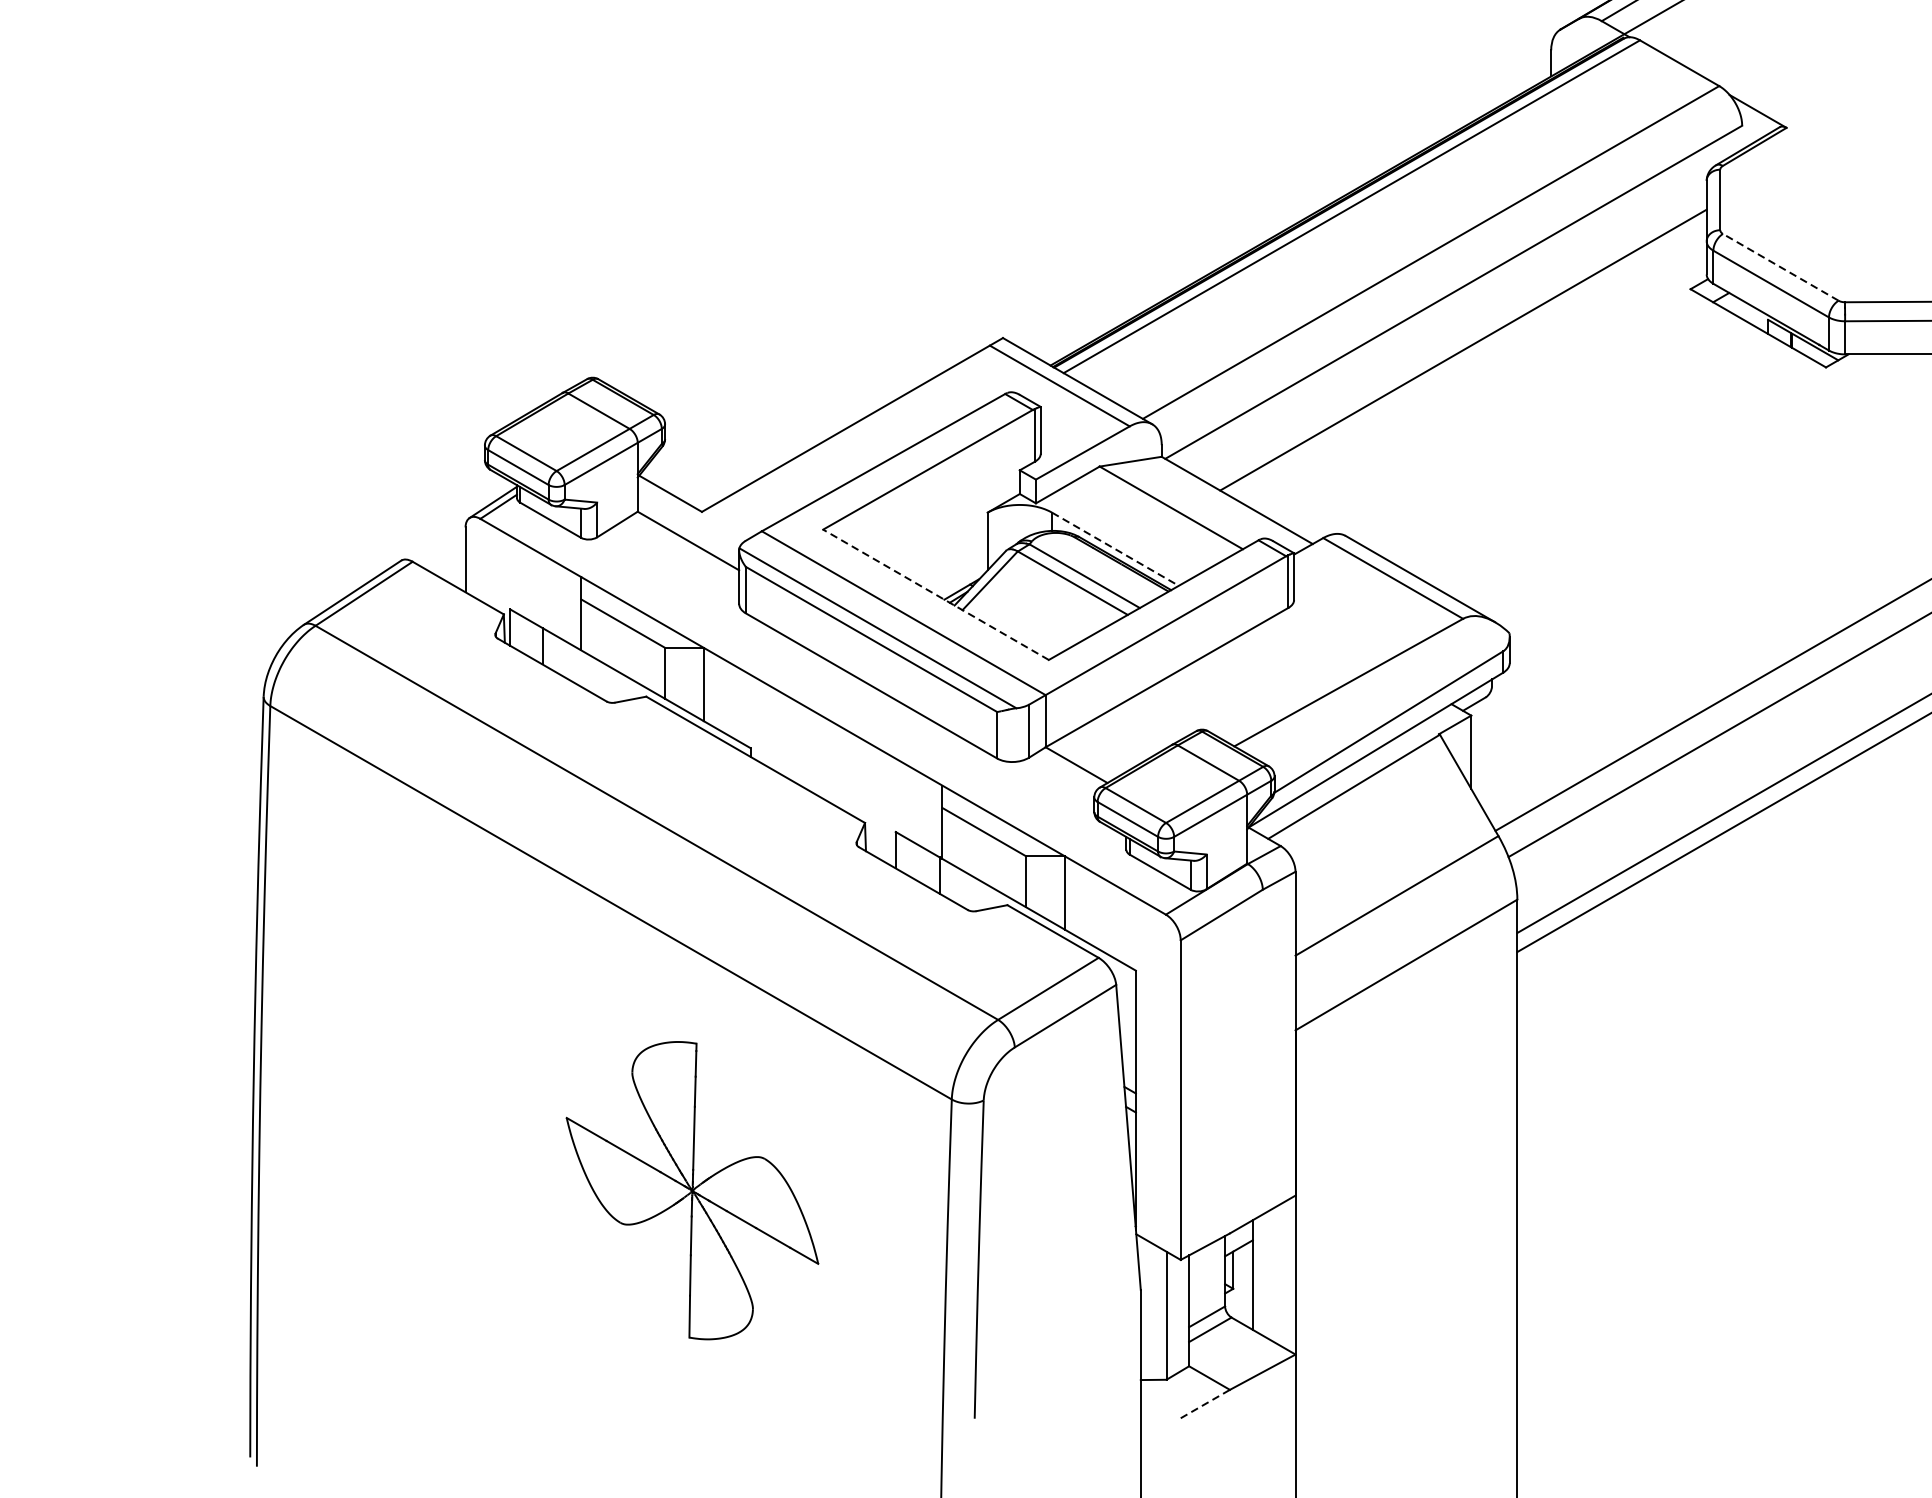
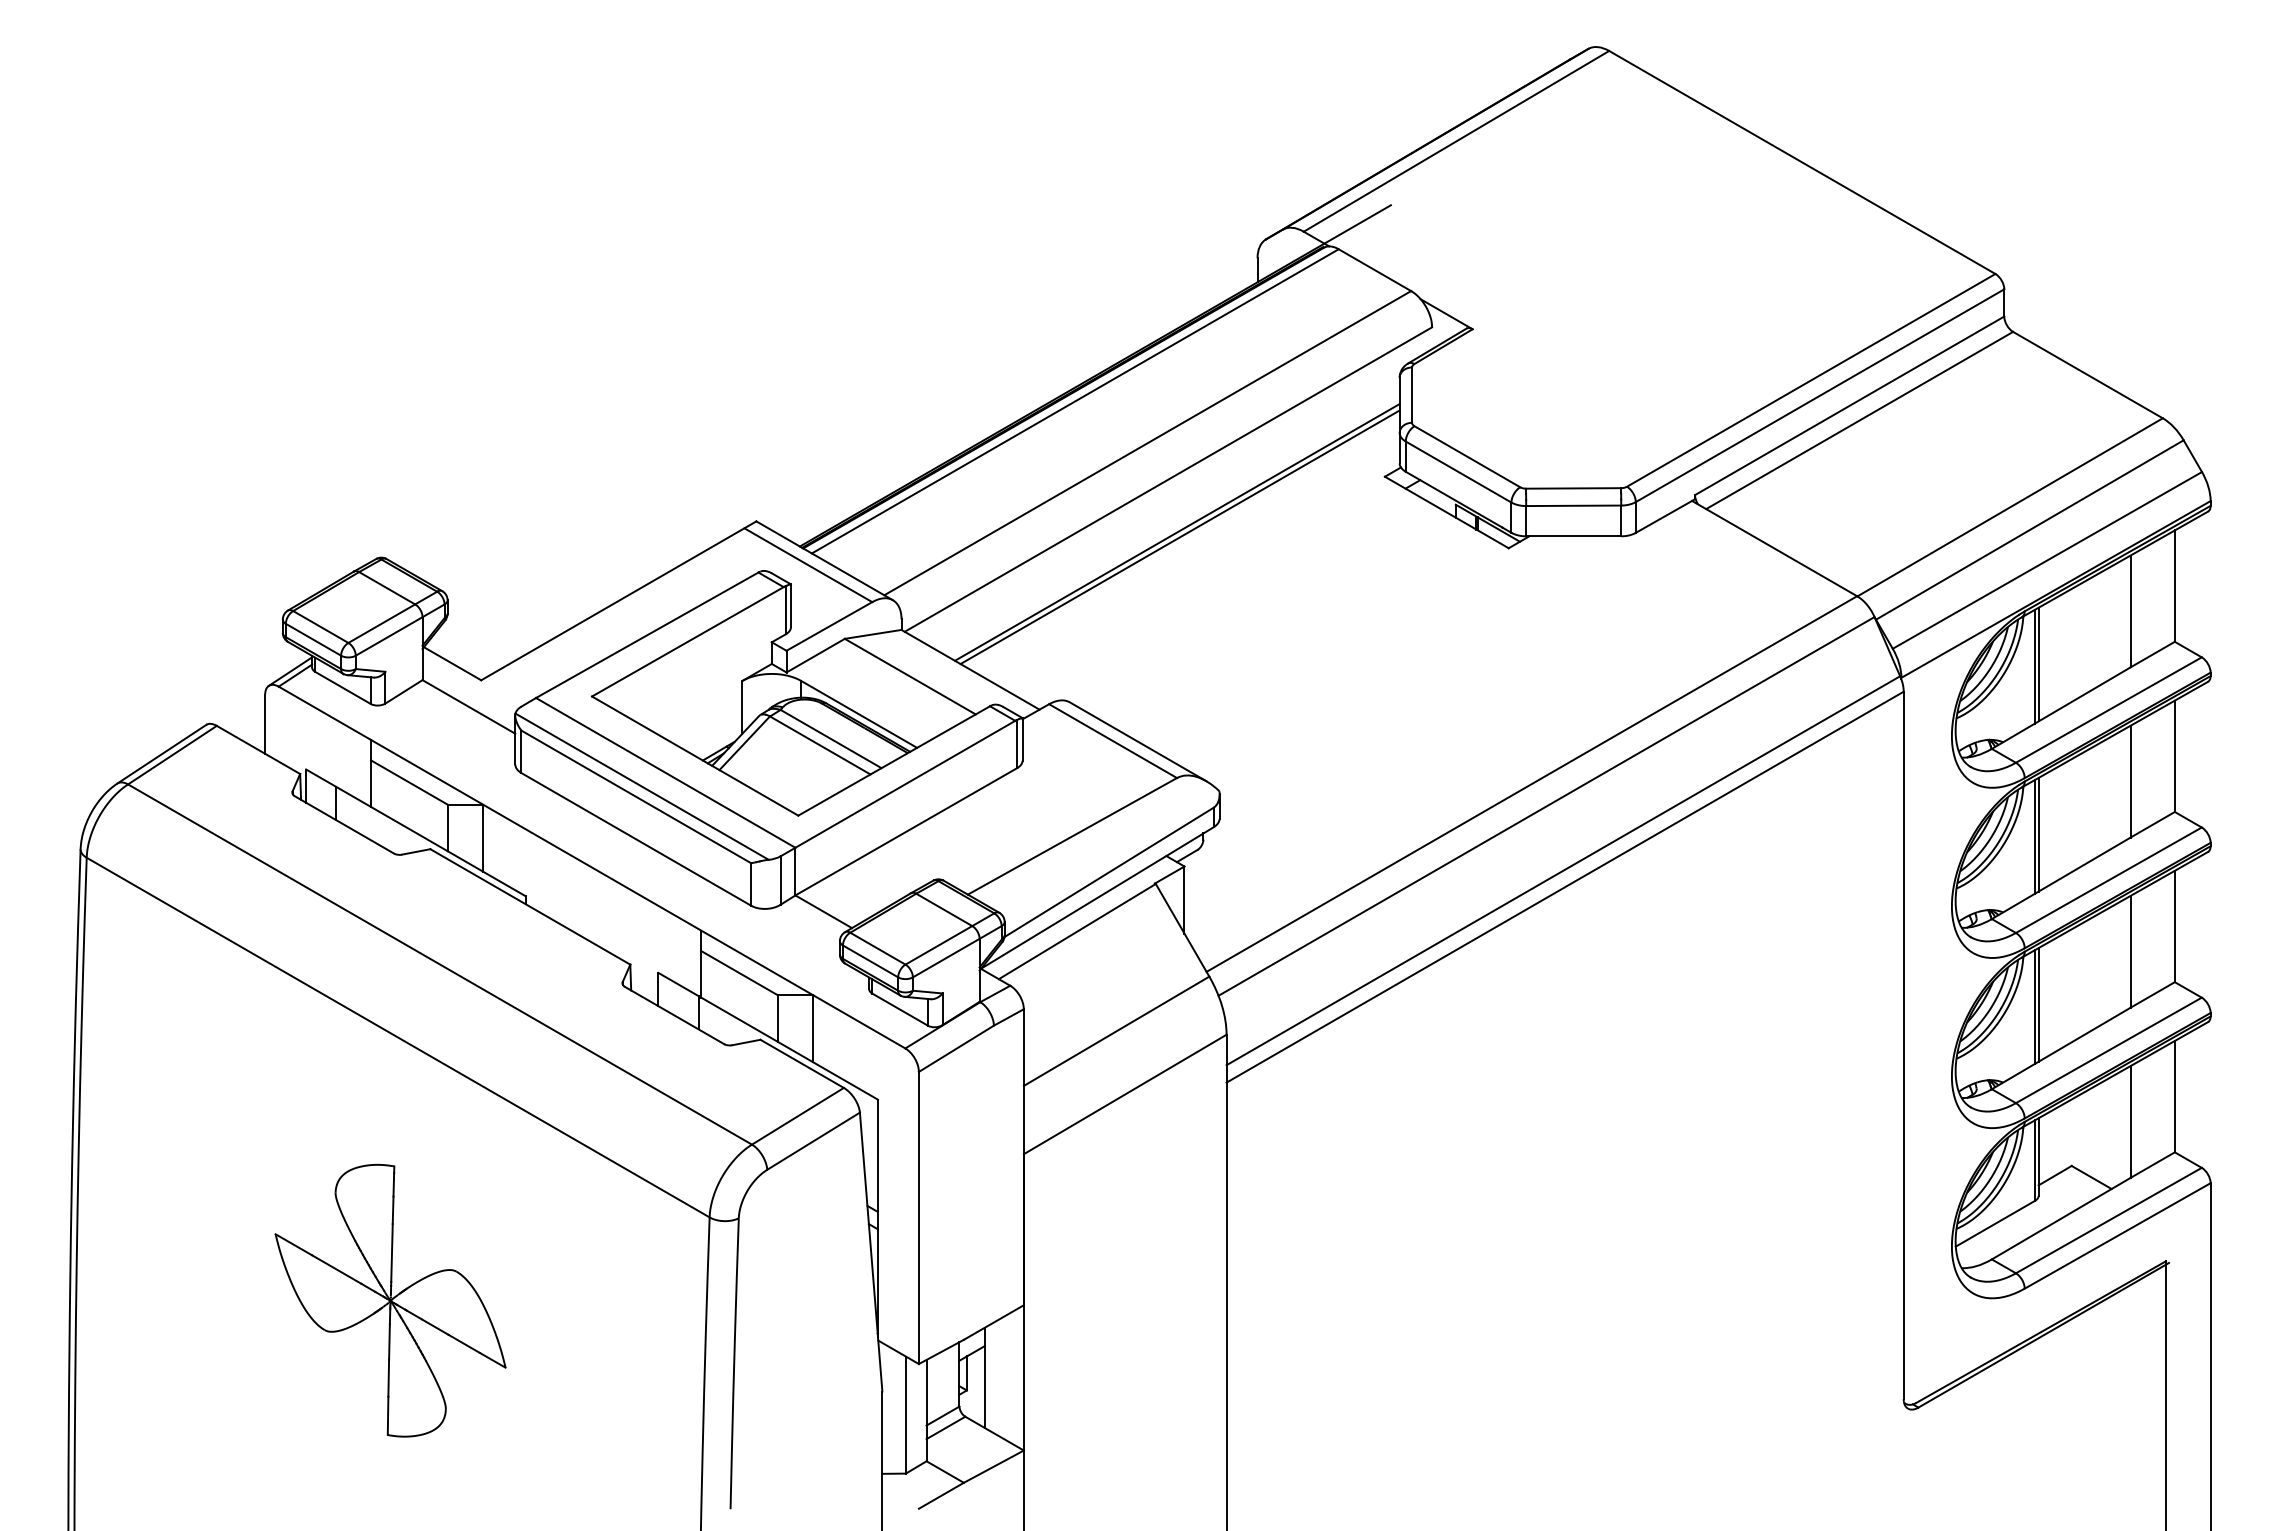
line: (1779, 267) -> (1466, 456), dashed -> solid
line: (1465, 355) -> (1179, 537), added
line: (1115, 549) -> (859, 714), dashed -> solid
line: (935, 594) -> (694, 755), dashed -> solid
part: (692, 1190) -> (390, 1300), moved
line: (1205, 1403) -> (941, 1495), dashed -> solid

